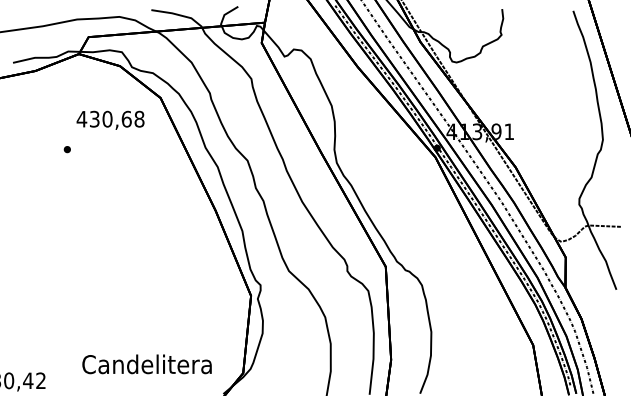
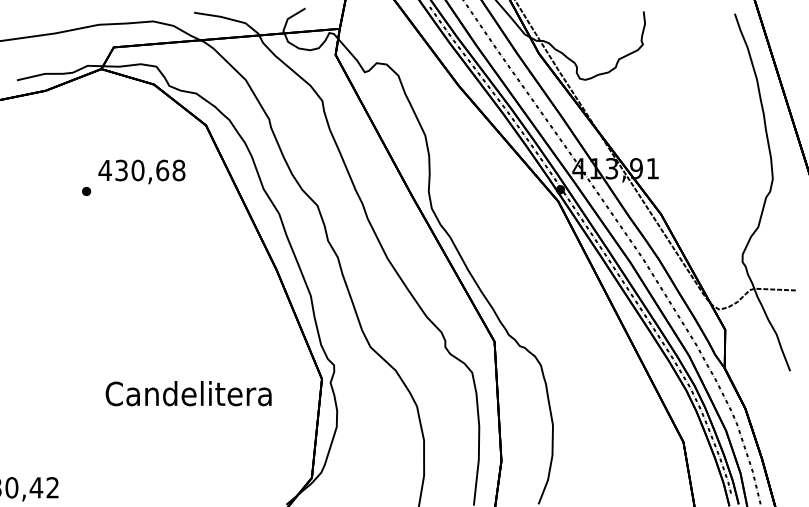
text: (110, 119) -> (141, 170), moved
text: (146, 364) -> (187, 393), moved

